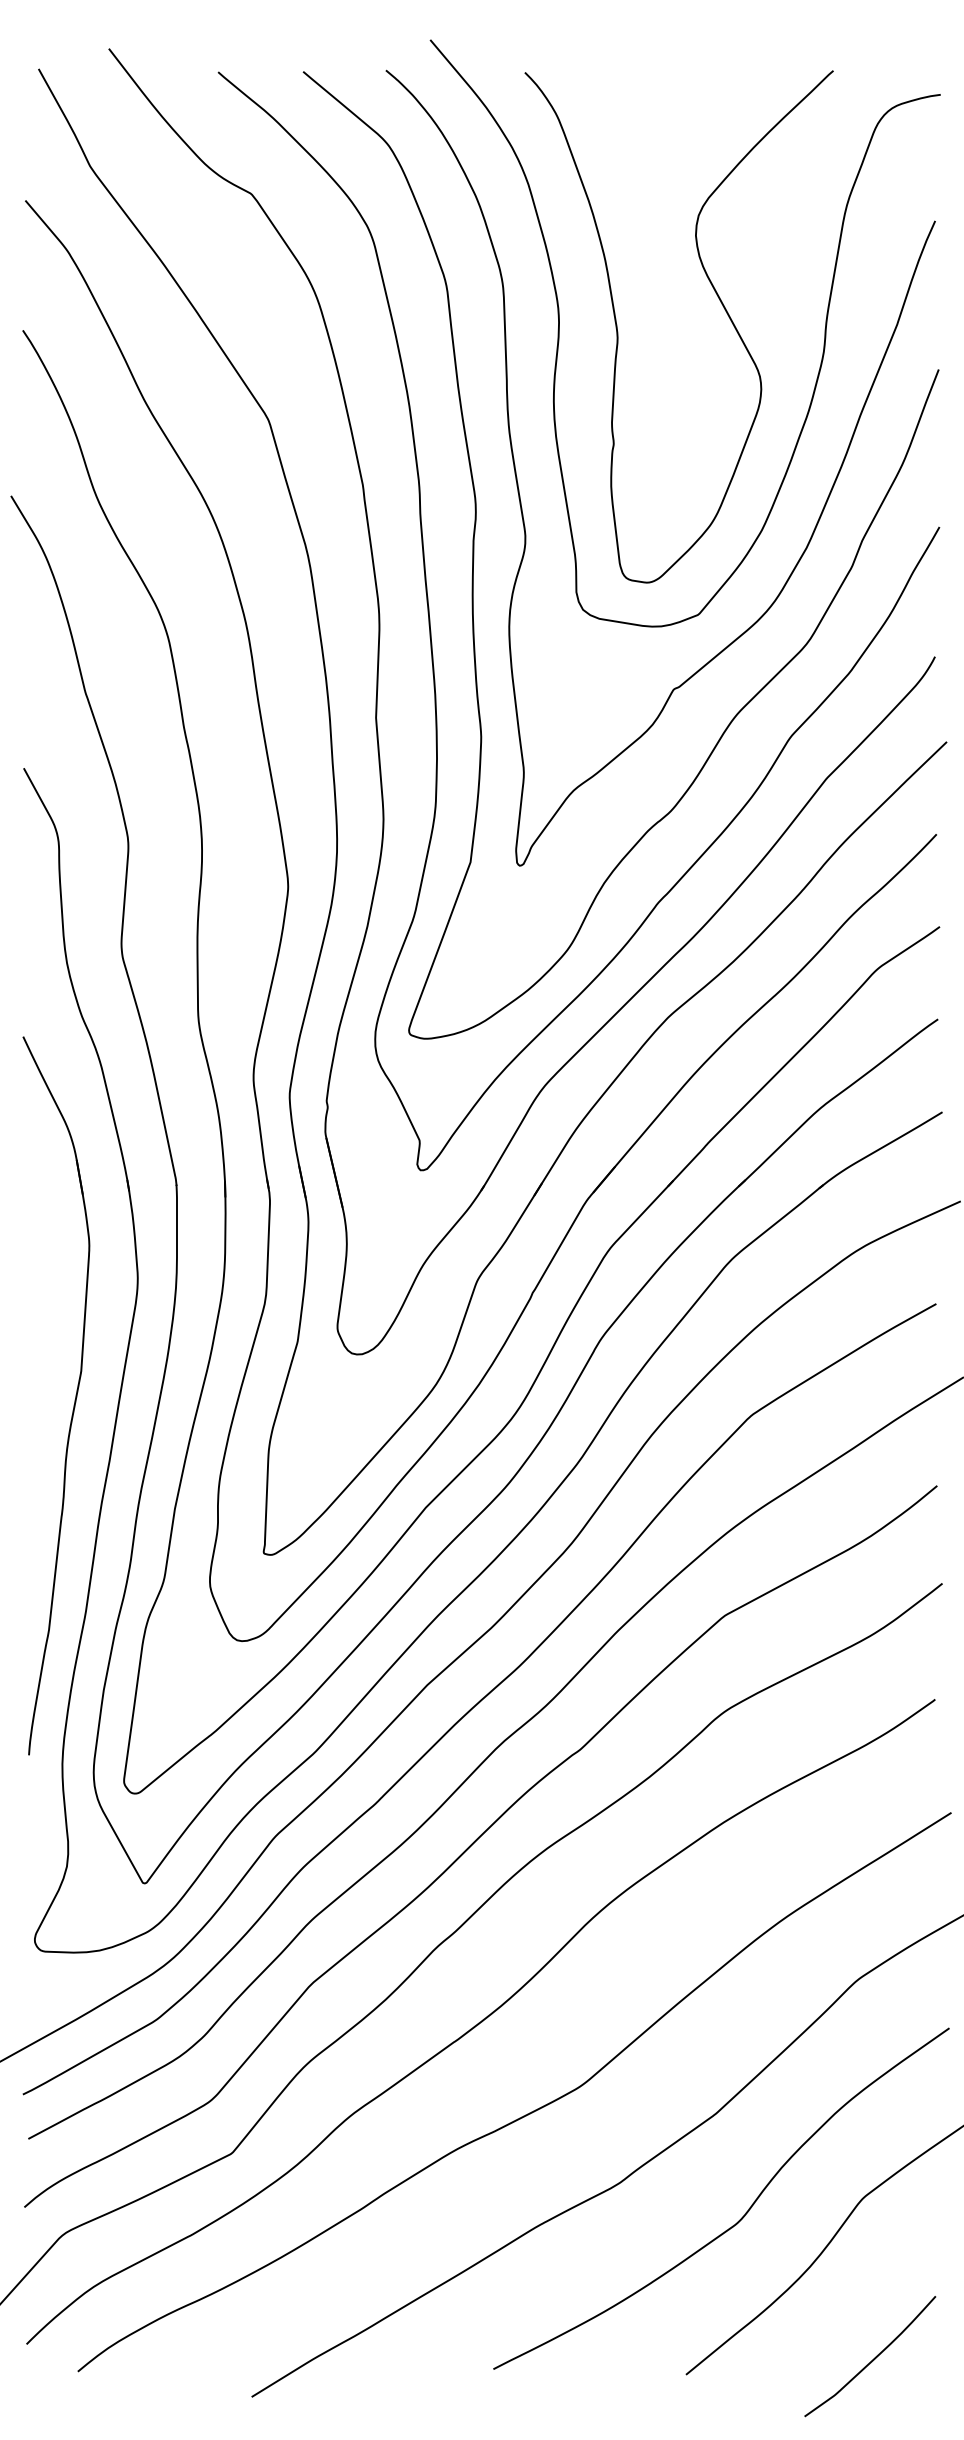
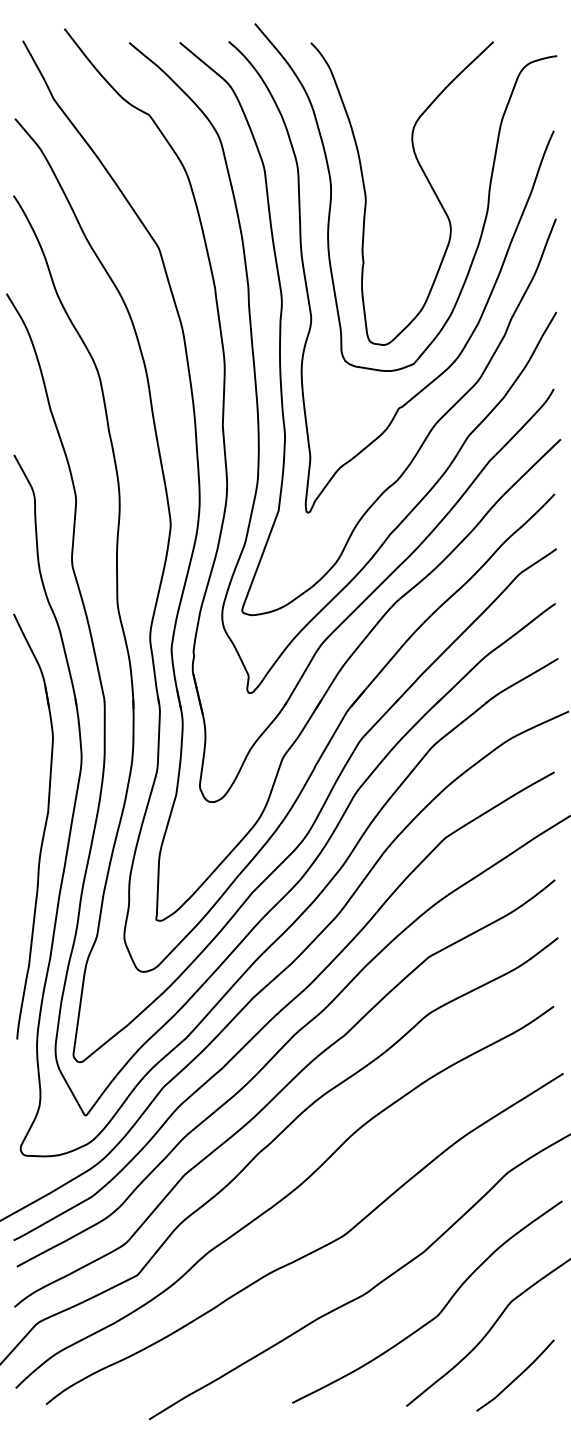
curve: (870, 2359) -> (515, 1377), moved

